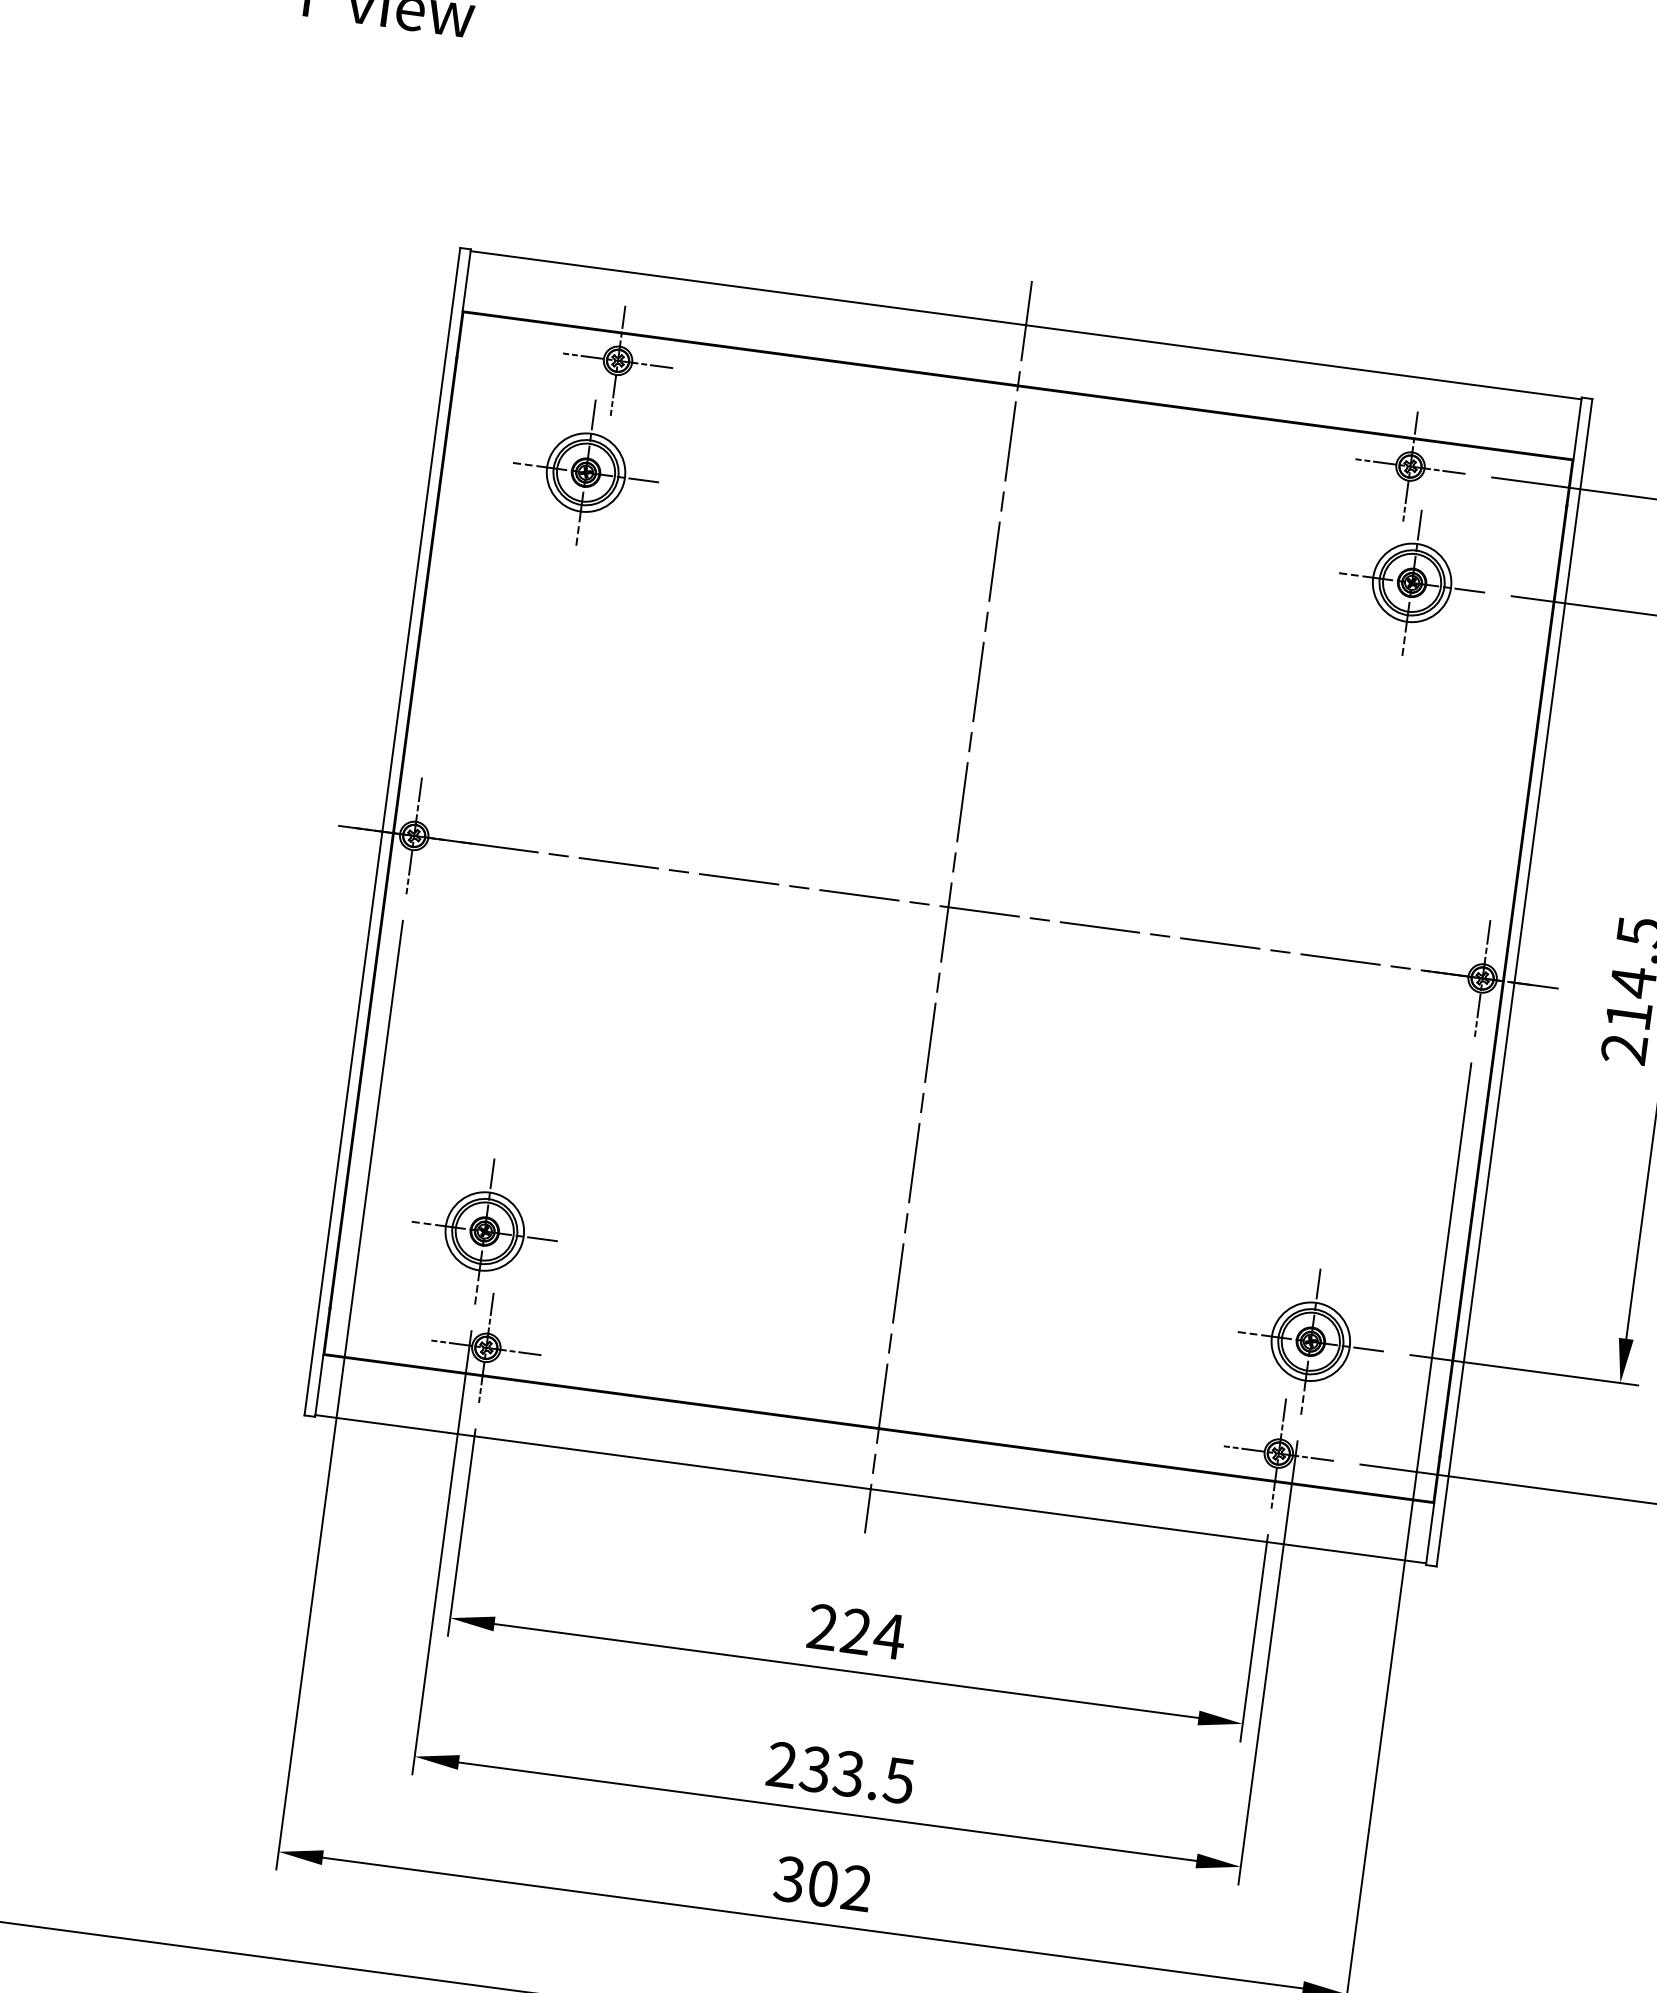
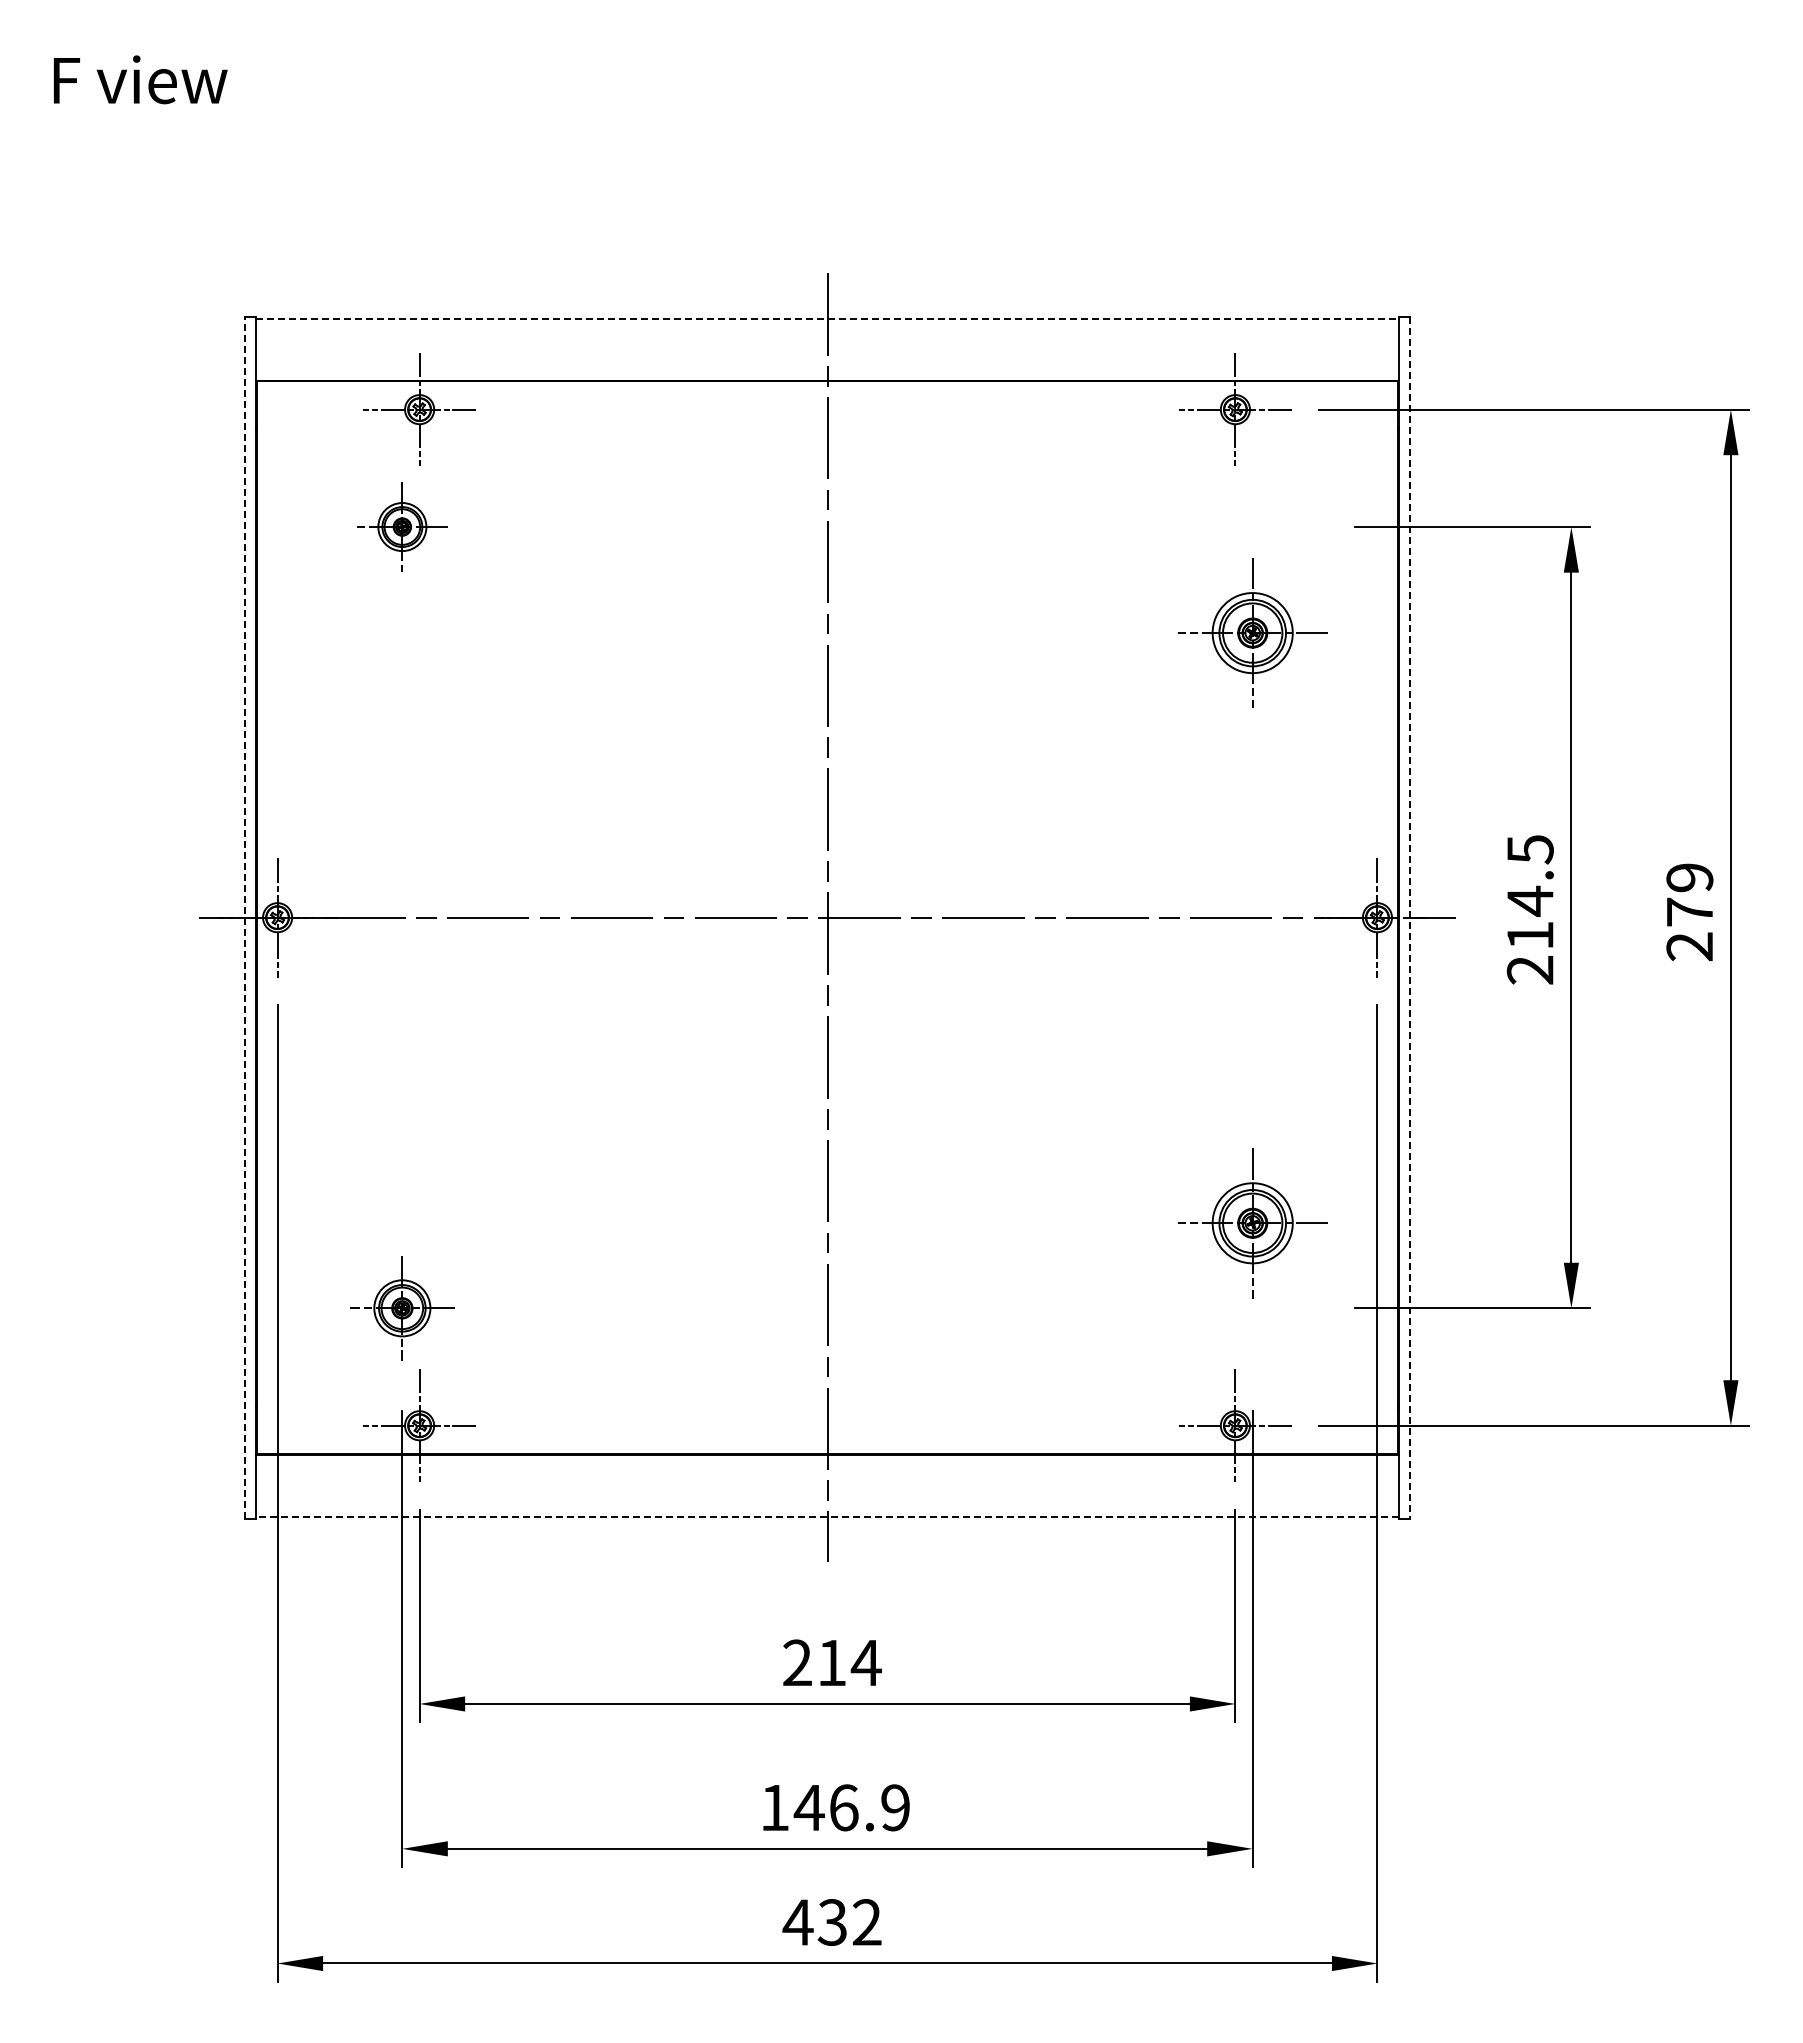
line: (1026, 325) -> (827, 318), solid -> dashed
part: (586, 472) -> (402, 526), size x0.6
part: (1411, 582) -> (1252, 632), moved
line: (382, 831) -> (244, 917), solid -> dashed
line: (1514, 982) -> (1410, 917), solid -> dashed
part: (484, 1231) -> (402, 1308), size x0.7
part: (1310, 1341) -> (1252, 1223), moved
line: (870, 1488) -> (827, 1516), solid -> dashed
text: (855, 1631) -> (831, 1662), 224 -> 214
text: (839, 1772) -> (834, 1807), 233.5 -> 146.9
text: (805, 1881) -> (814, 1922), 302 -> 432

